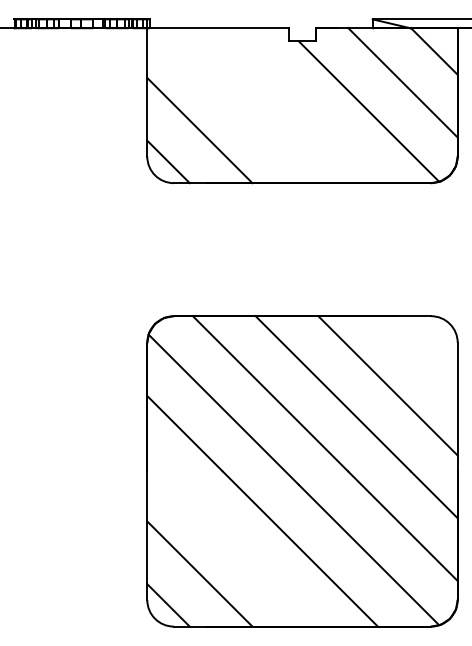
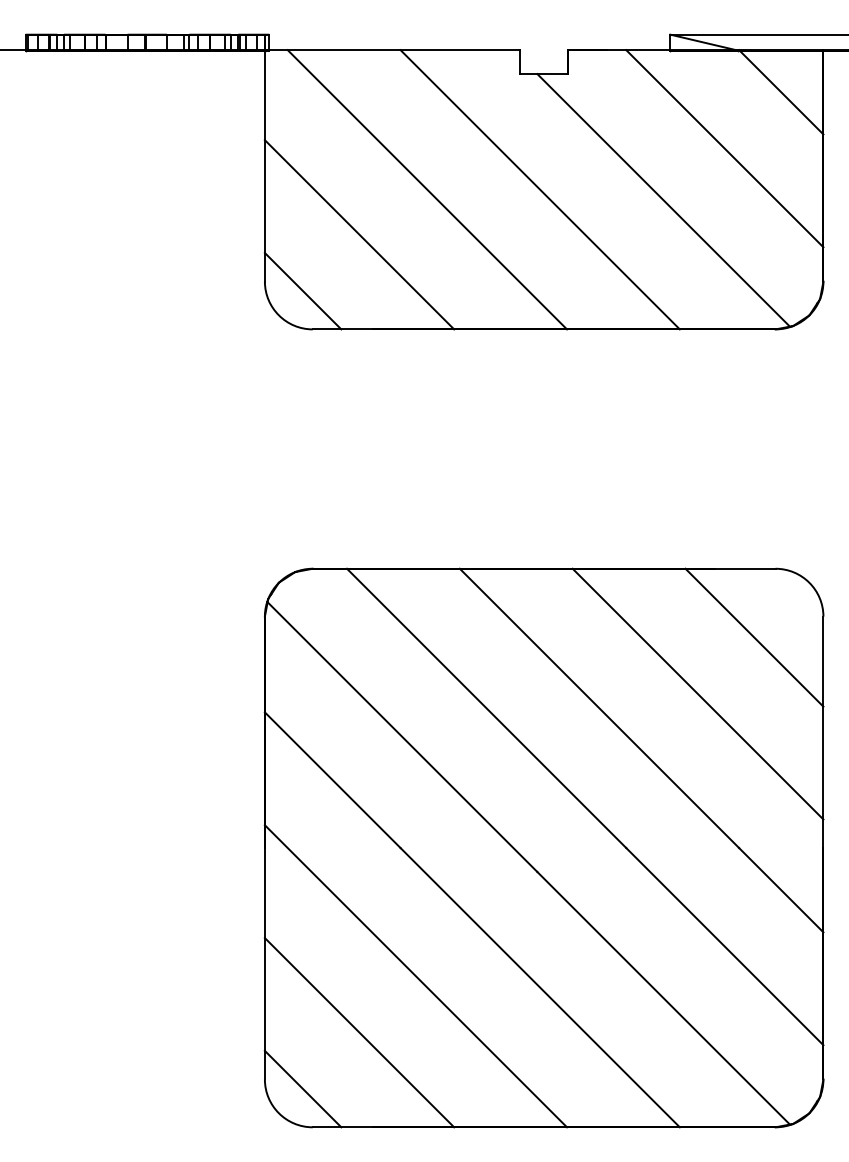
line: (237, 105) -> (427, 189), added
line: (299, 105) -> (538, 189), added
line: (419, 354) -> (754, 637), added
line: (231, 542) -> (416, 975), added

